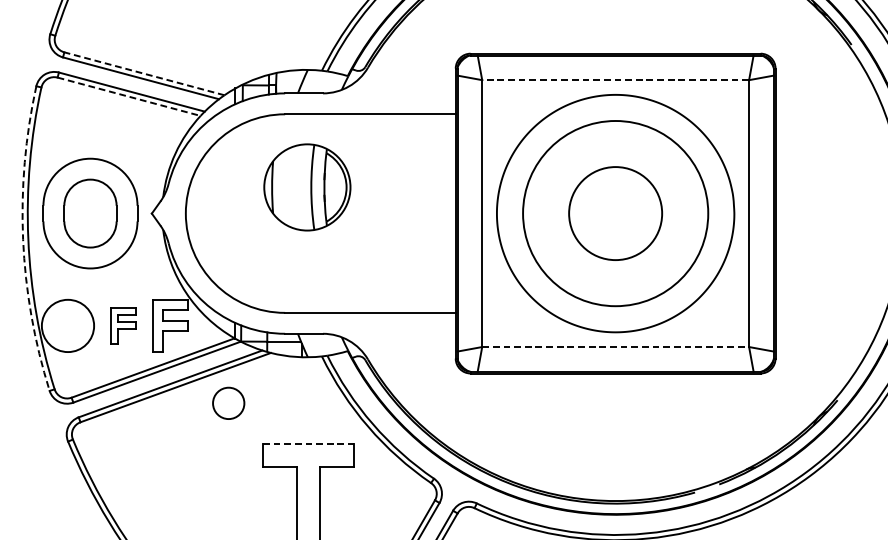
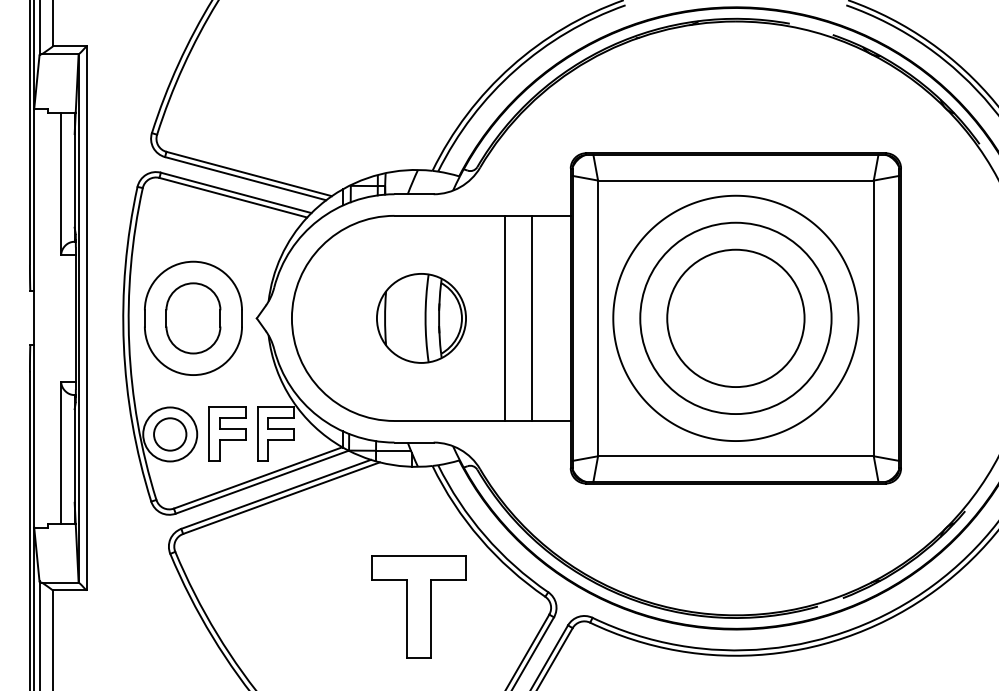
line: (144, 74) -> (249, 174), dashed -> solid
line: (615, 80) -> (735, 180), dashed -> solid
line: (129, 96) -> (233, 197), dashed -> solid
part: (307, 187) -> (421, 318), moved
line: (392, 212) -> (505, 317), added
line: (418, 212) -> (532, 317), added
circle: (615, 213) -> (735, 318), size x1.43
arc: (22, 239) -> (123, 345), dashed -> solid
part: (123, 325) -> (227, 433), size x1.43
line: (615, 347) -> (735, 456), dashed -> solid
circle: (228, 403) -> (170, 434), moved
line: (309, 443) -> (419, 555), dashed -> solid

